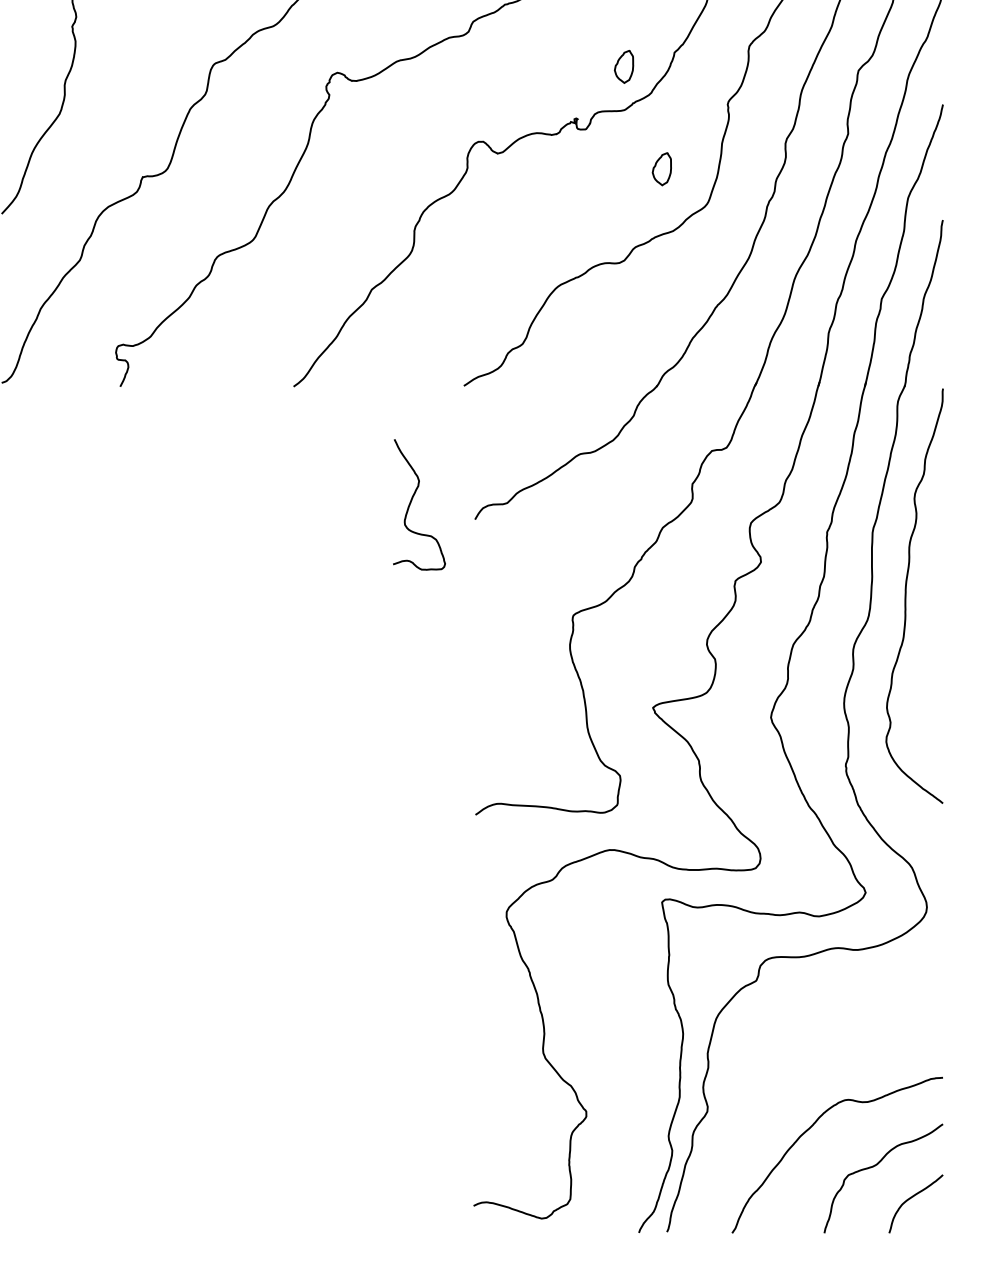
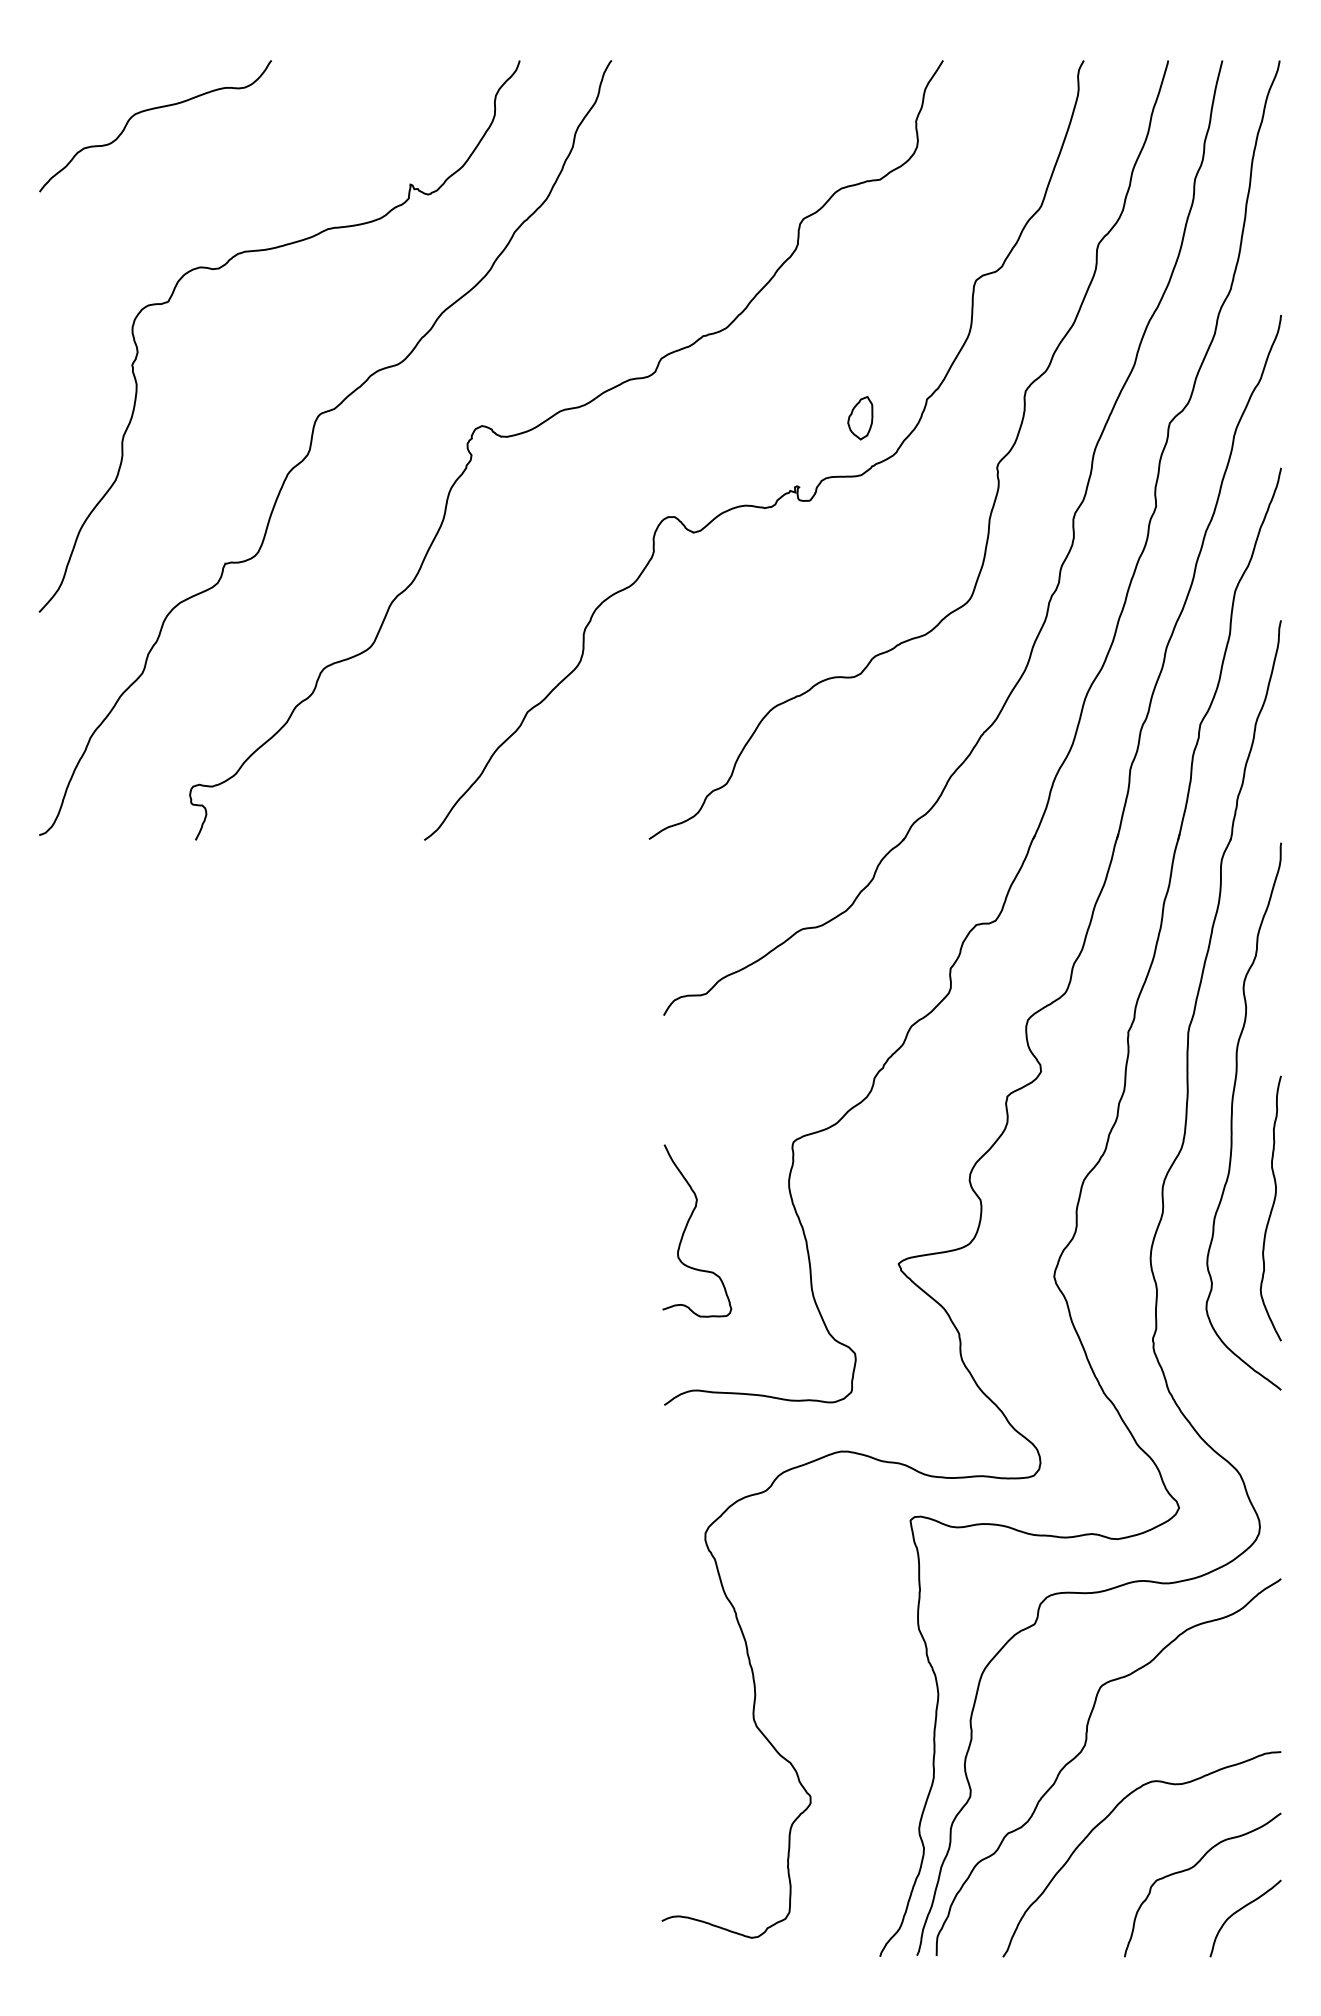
part: (662, 169) -> (910, 553), removed
curve: (411, 501) -> (687, 1226), moved
curve: (935, 665) -> (1271, 1208), added
curve: (793, 1075) -> (1084, 1748), added

